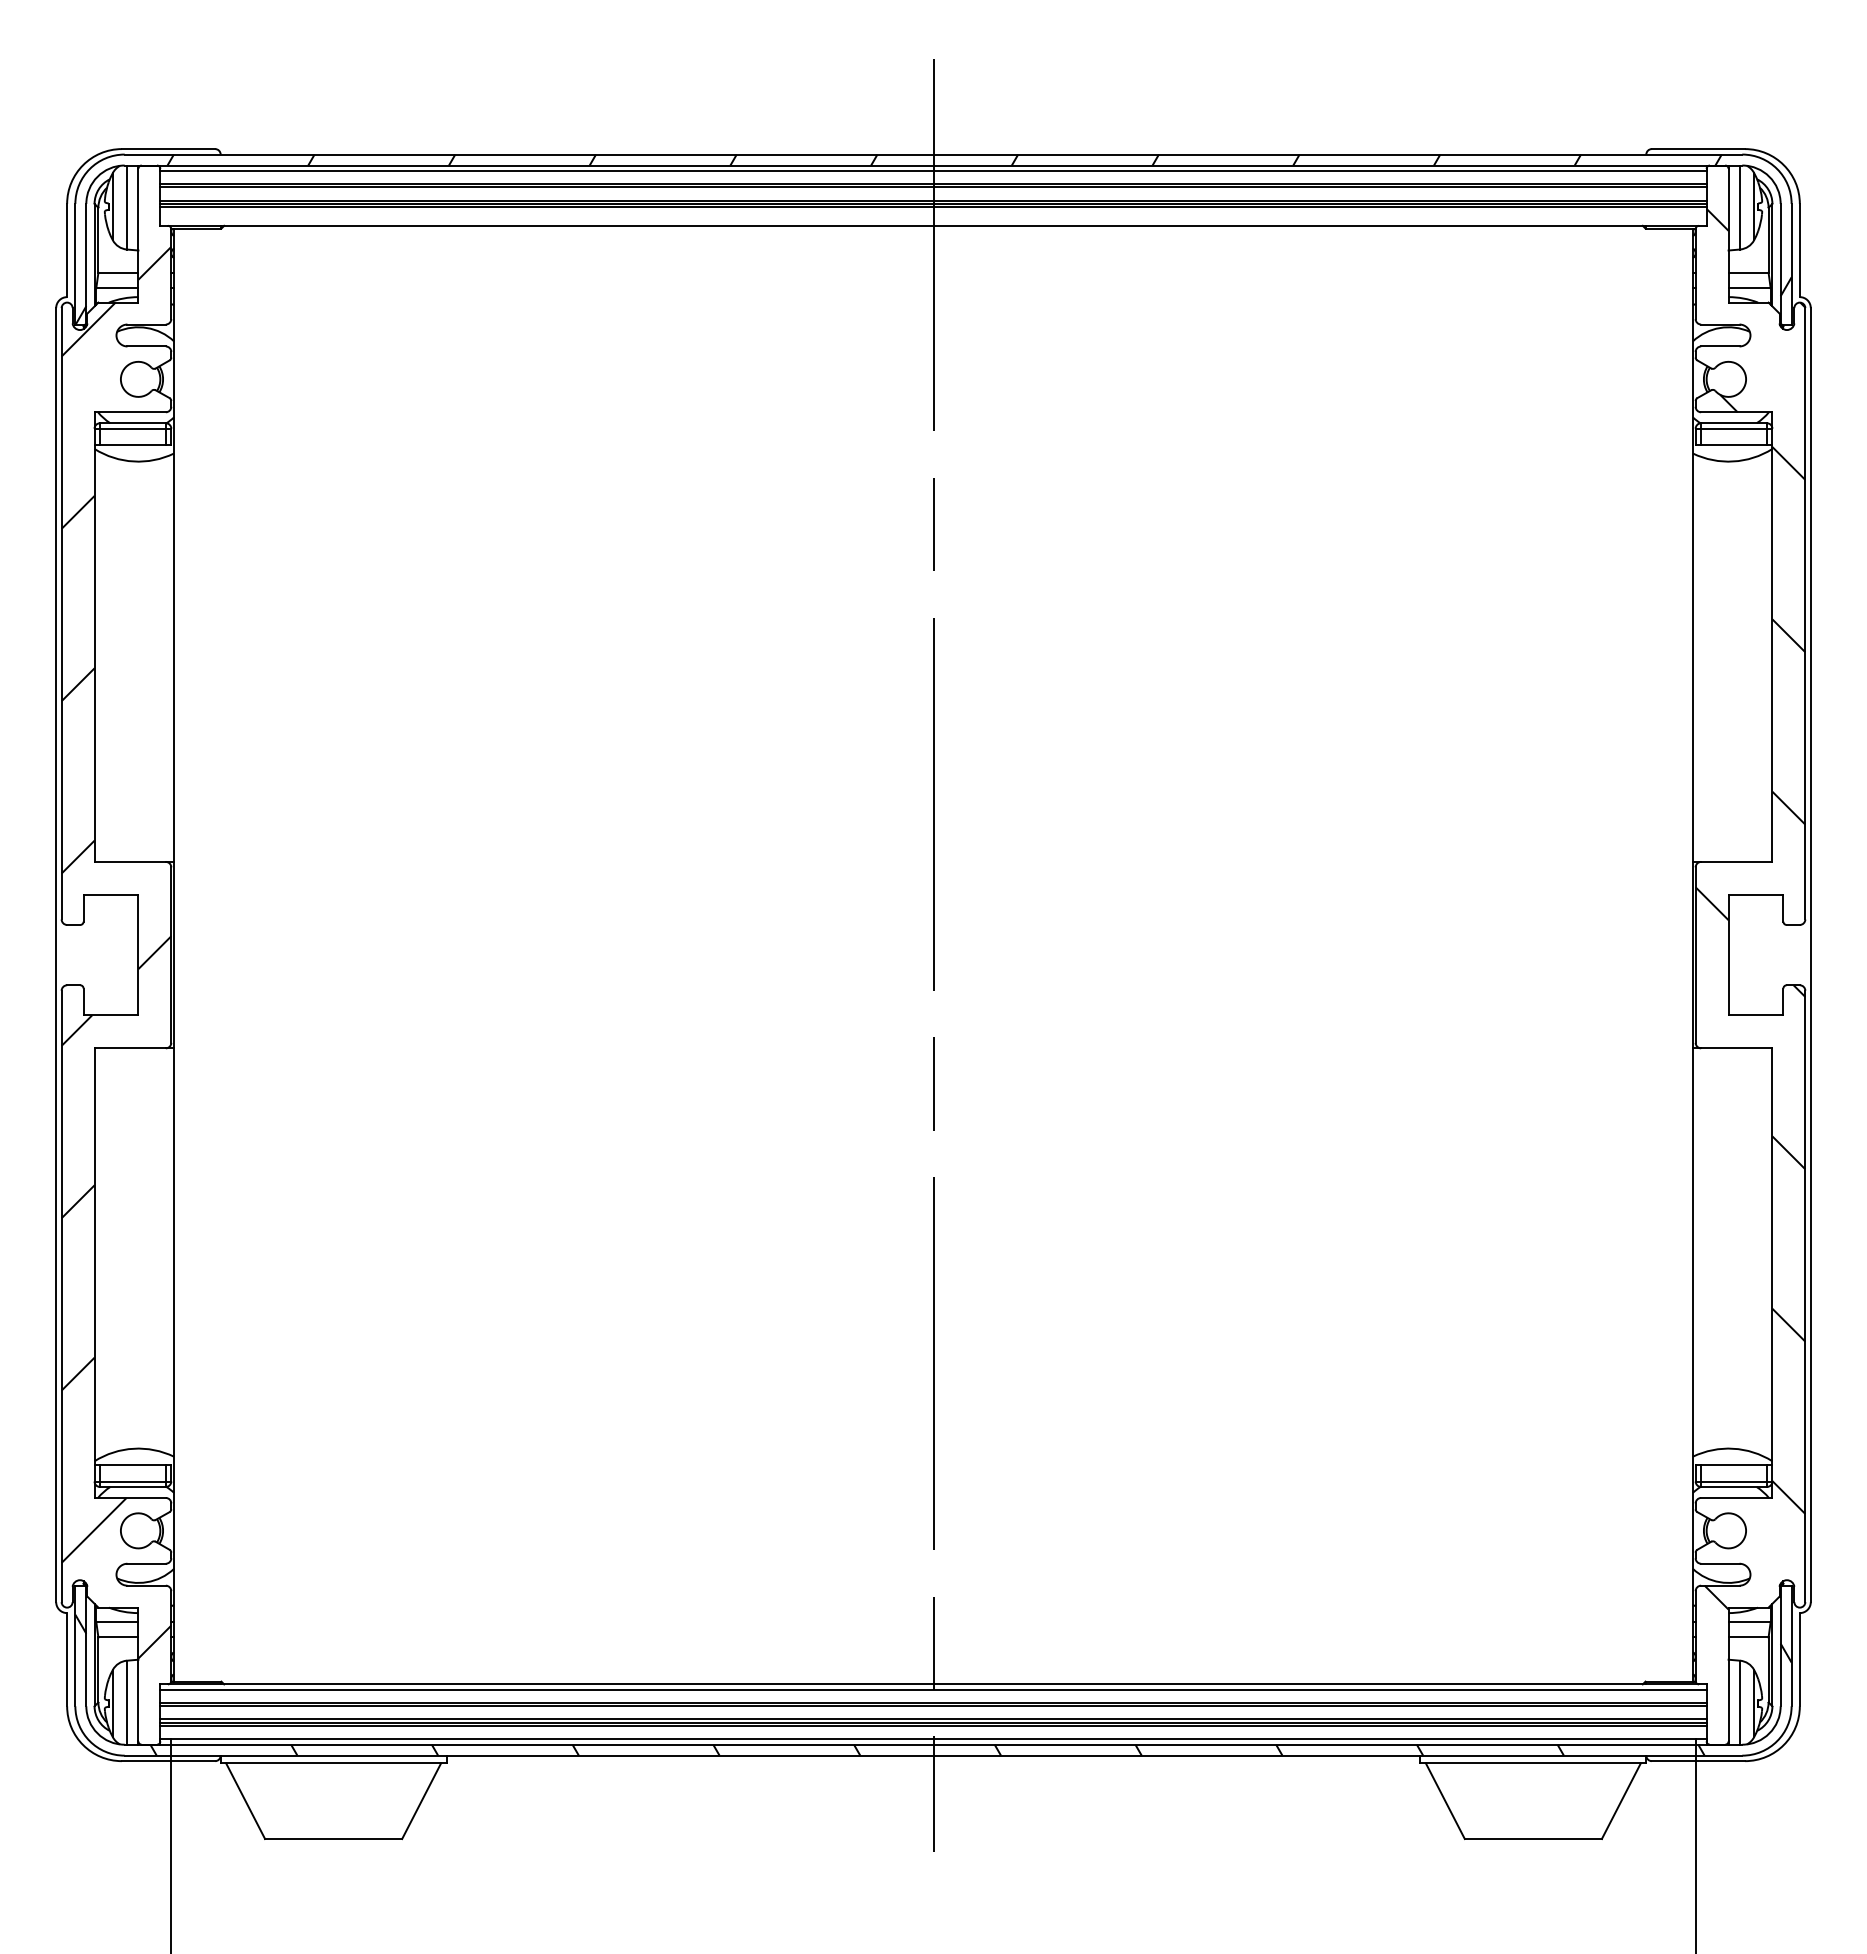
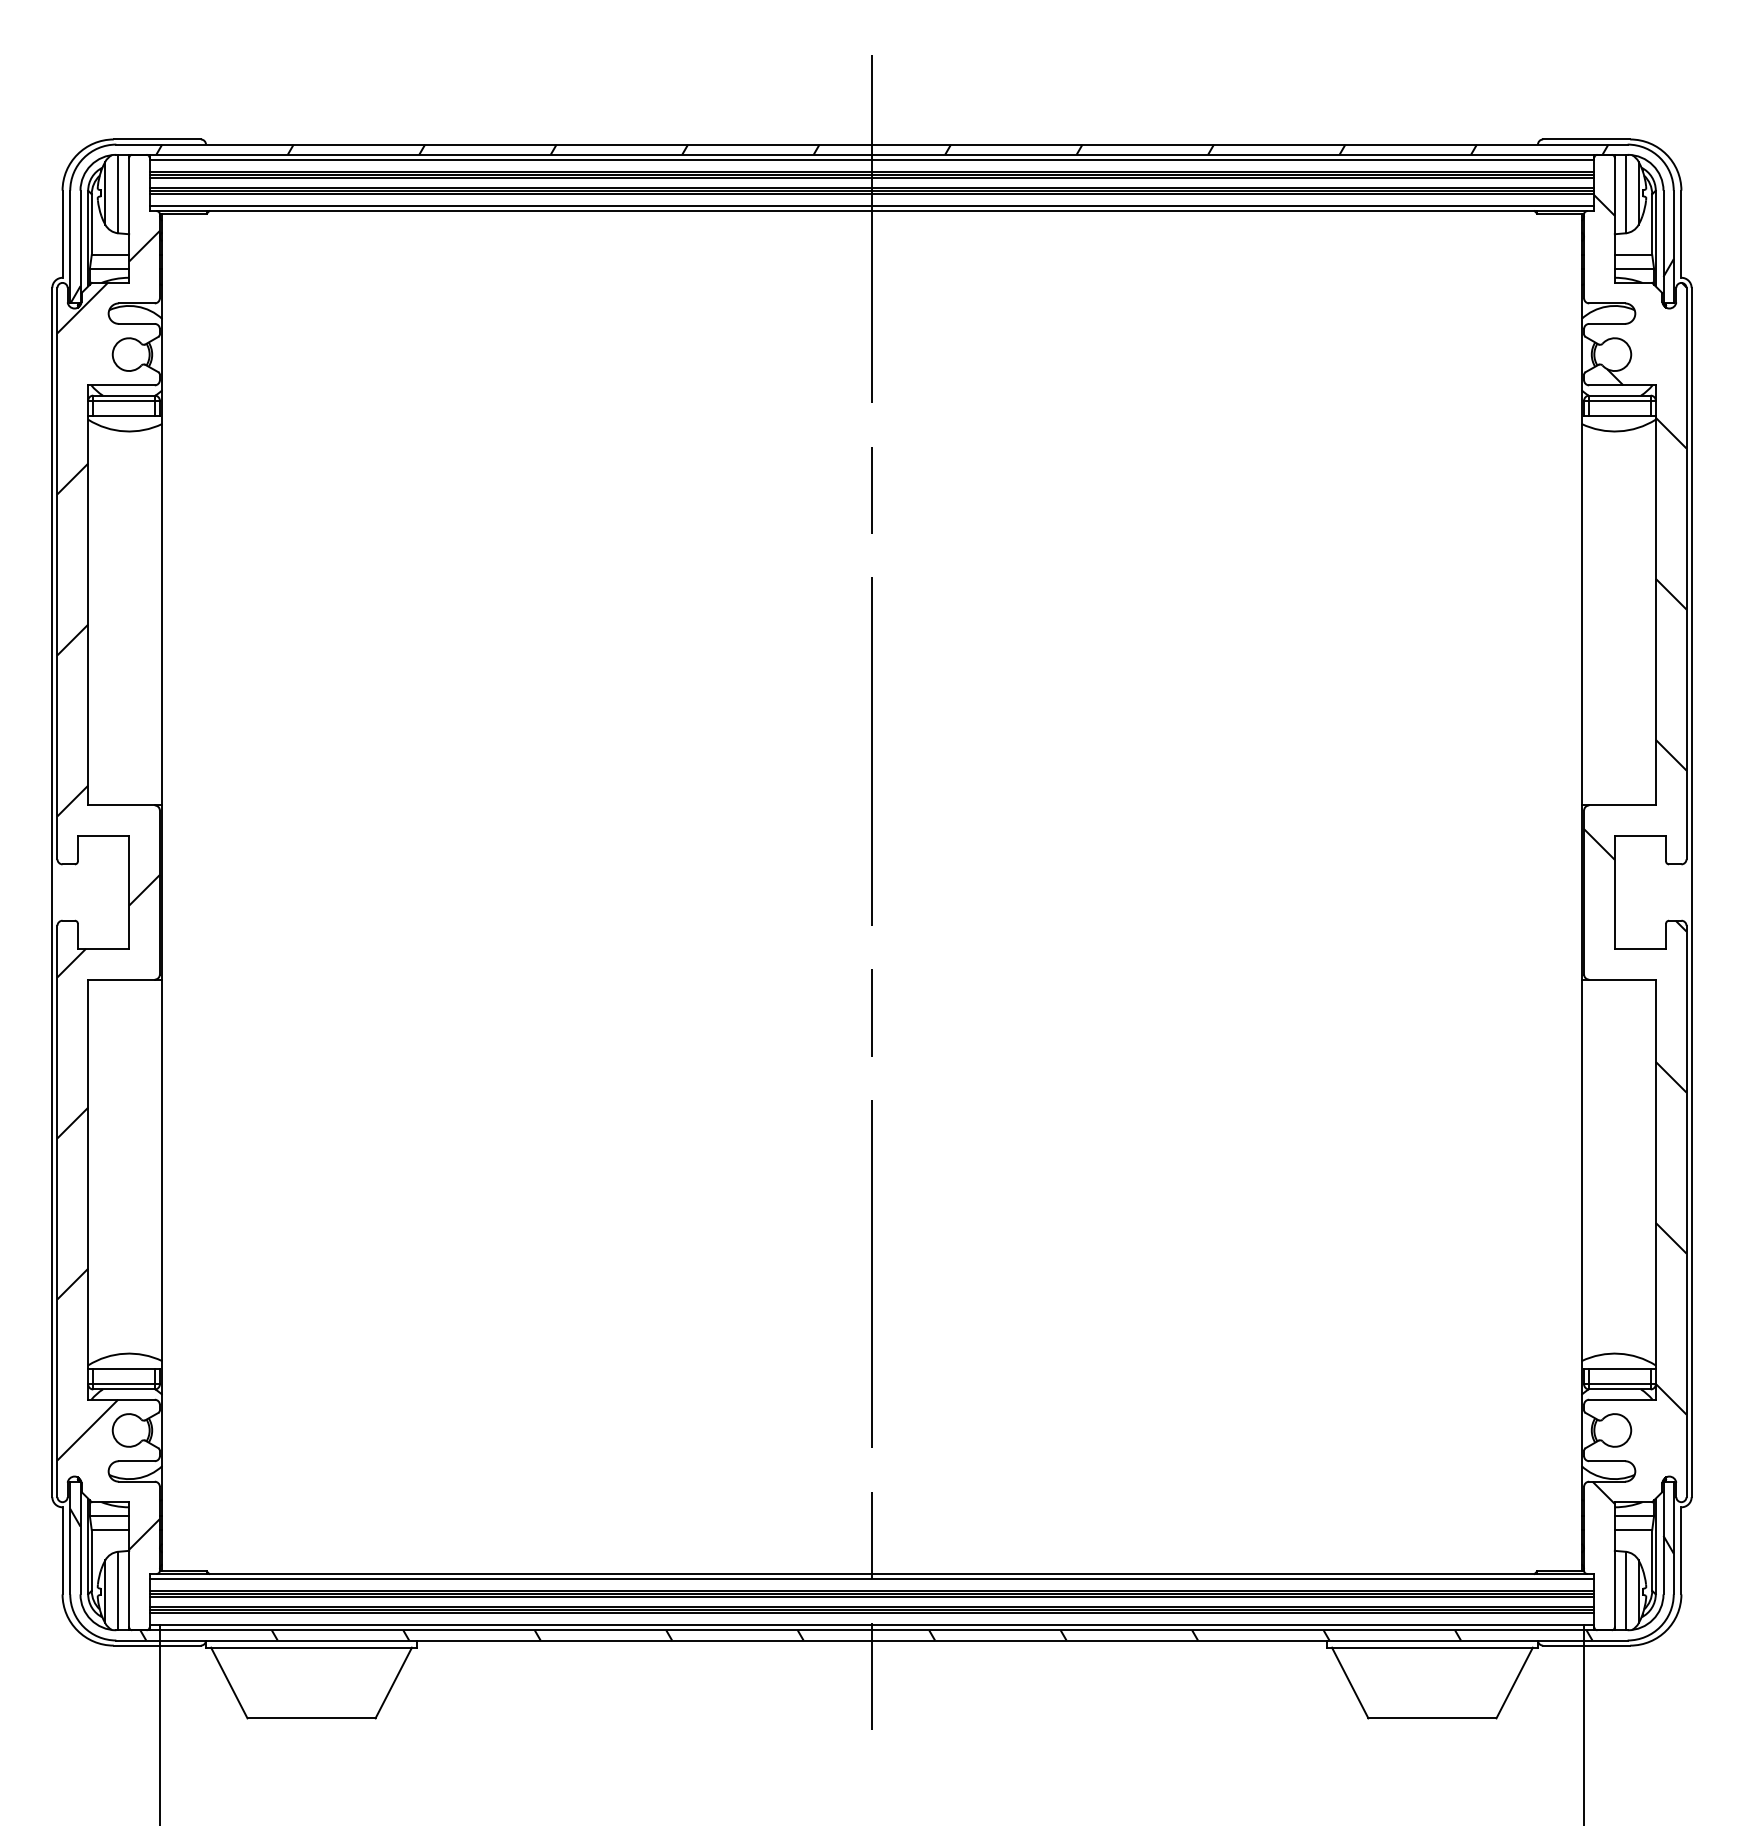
line: (933, 190) -> (872, 178), added
line: (933, 220) -> (872, 206), added
line: (933, 1709) -> (872, 1597), added

